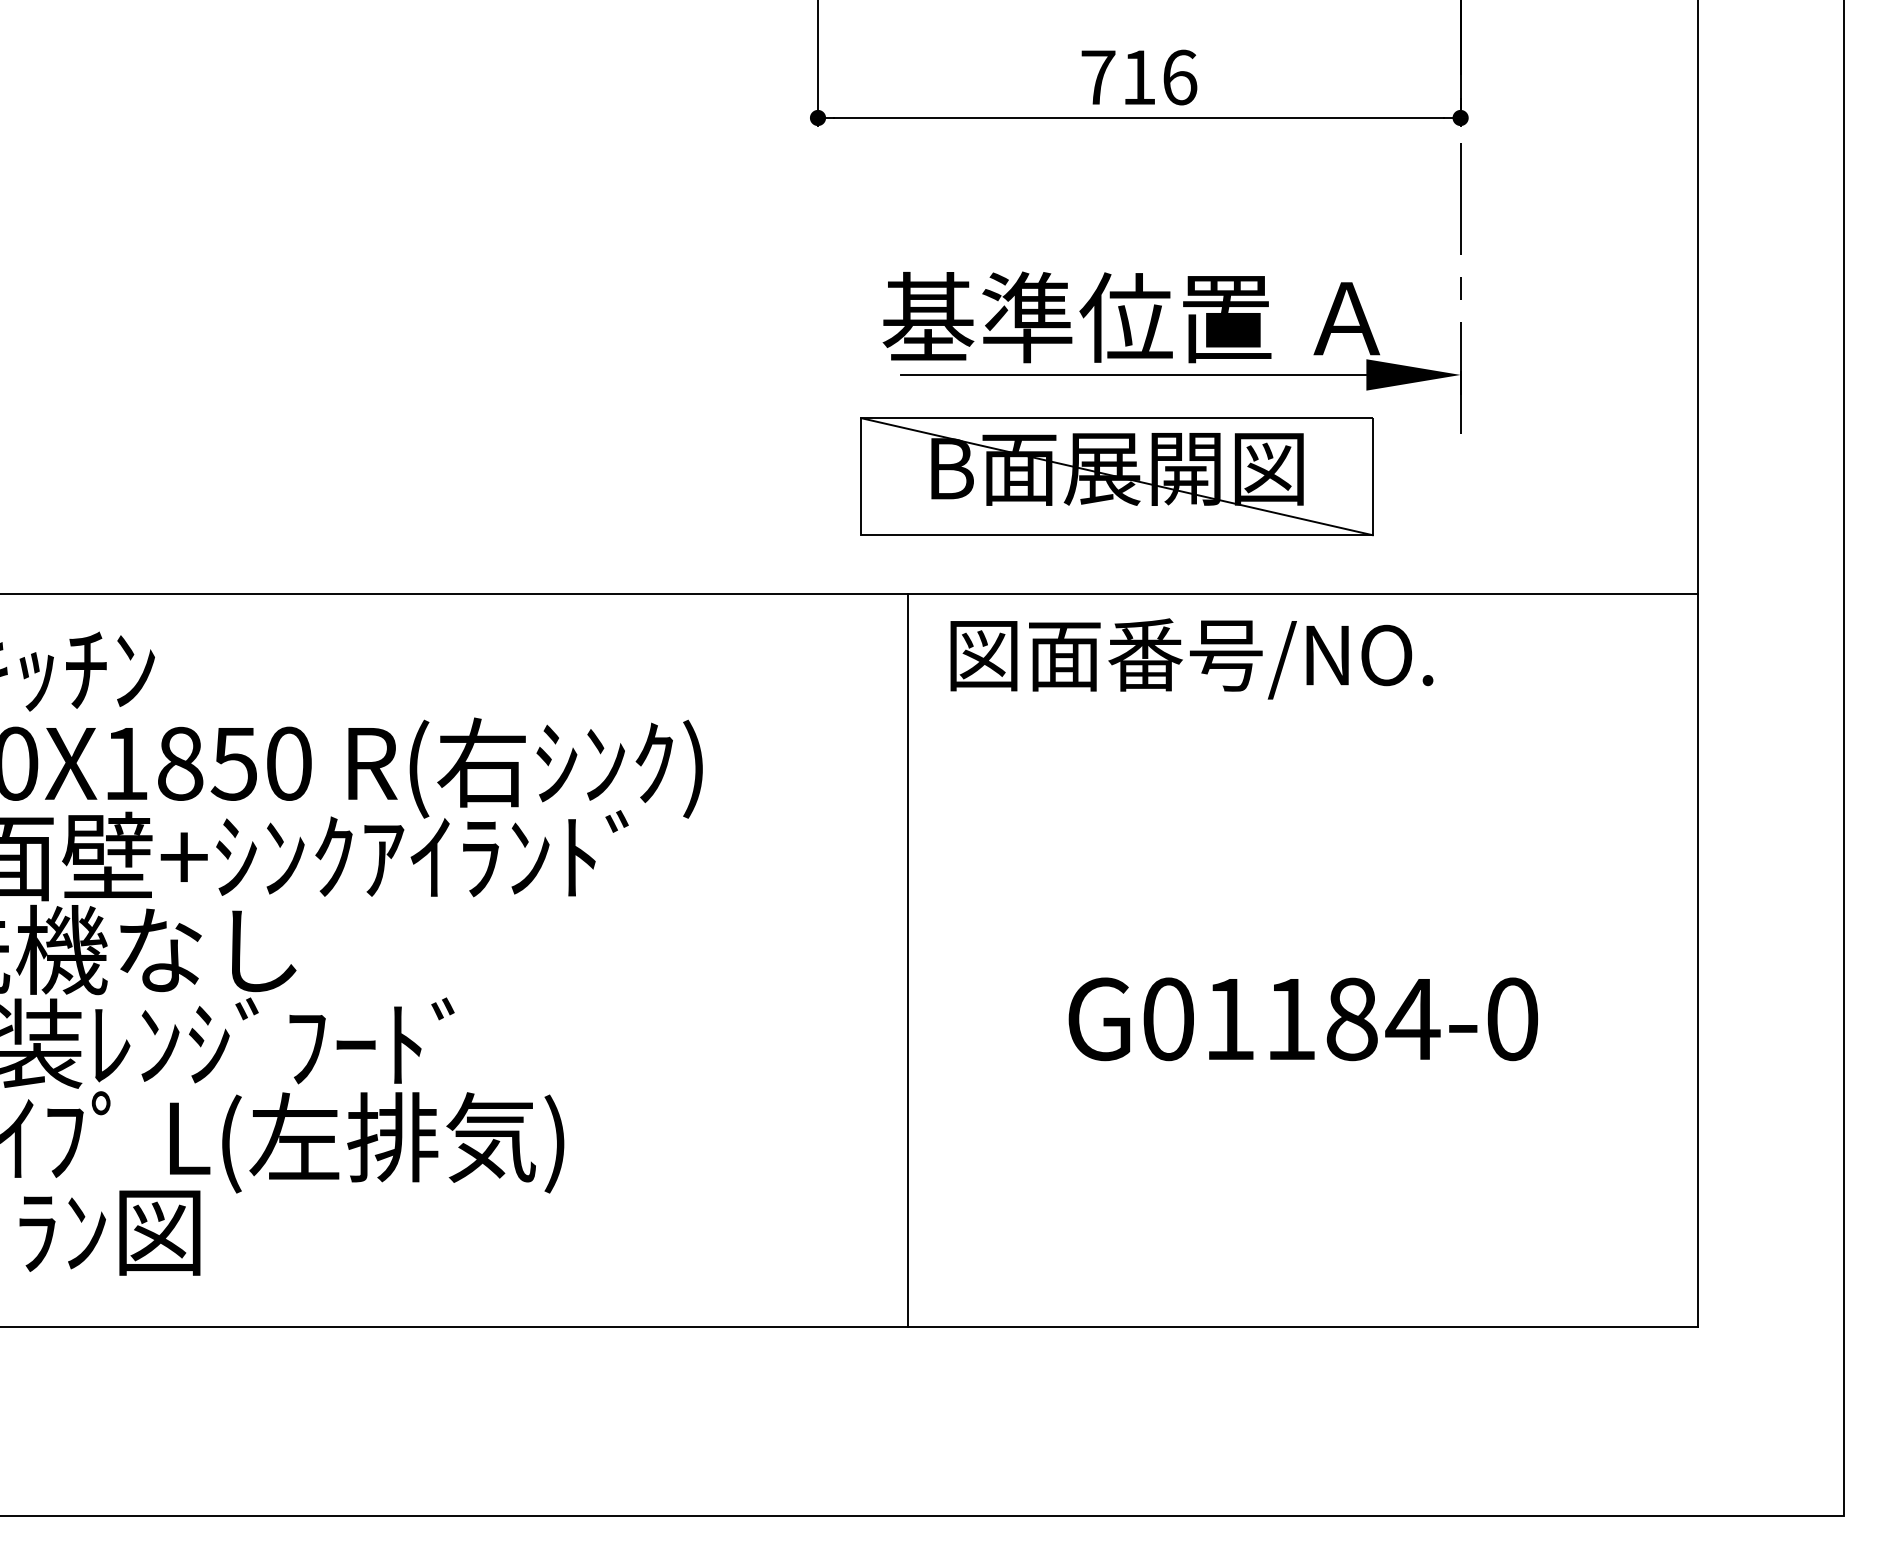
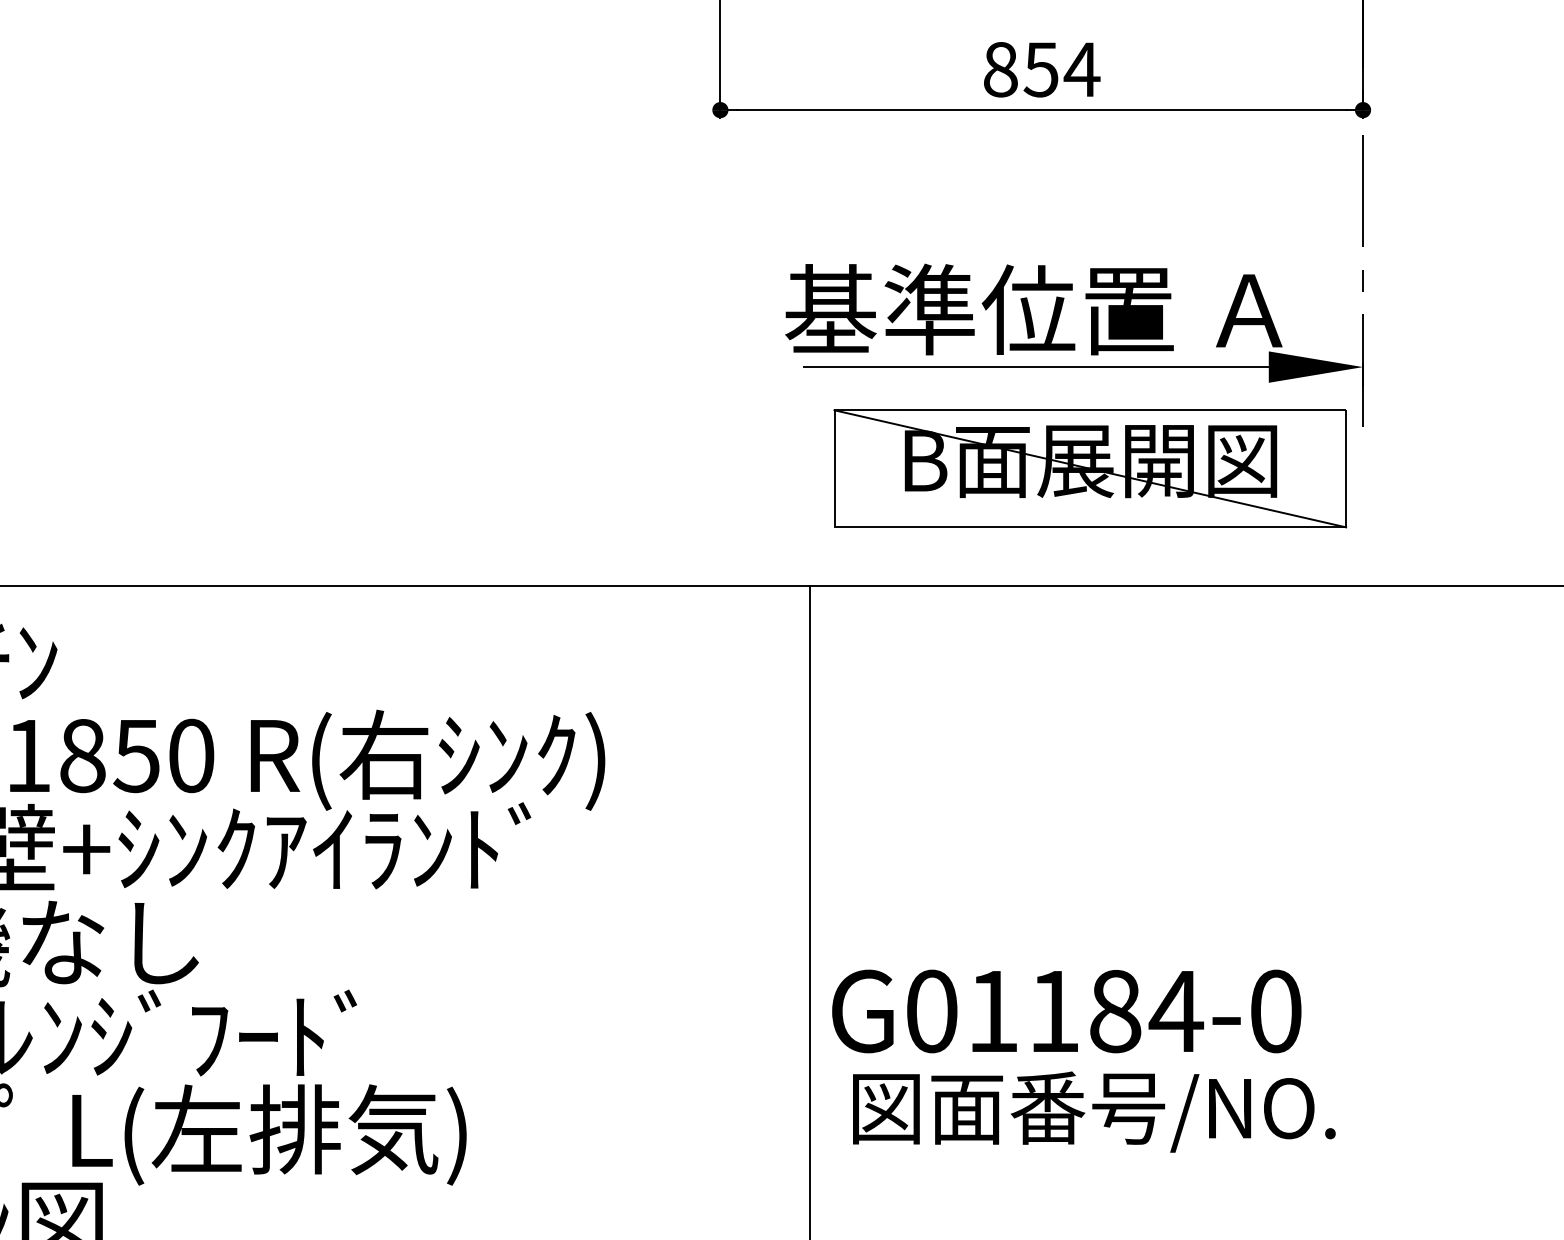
text: (1139, 77) -> (1041, 69), 716 -> 854
part: (1116, 476) -> (1089, 468), moved
text: (1191, 658) -> (1093, 1111), moved
text: (1302, 1019) -> (1065, 1011), moved

